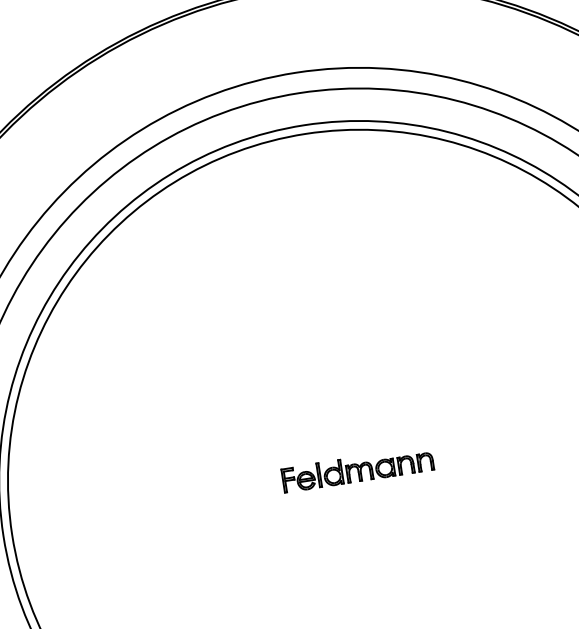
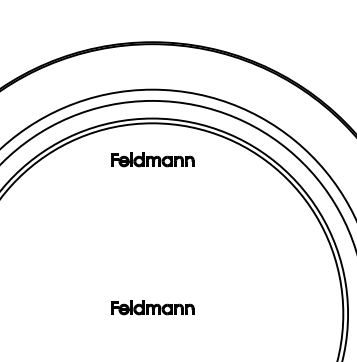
part: (315, 199) -> (152, 159), added

